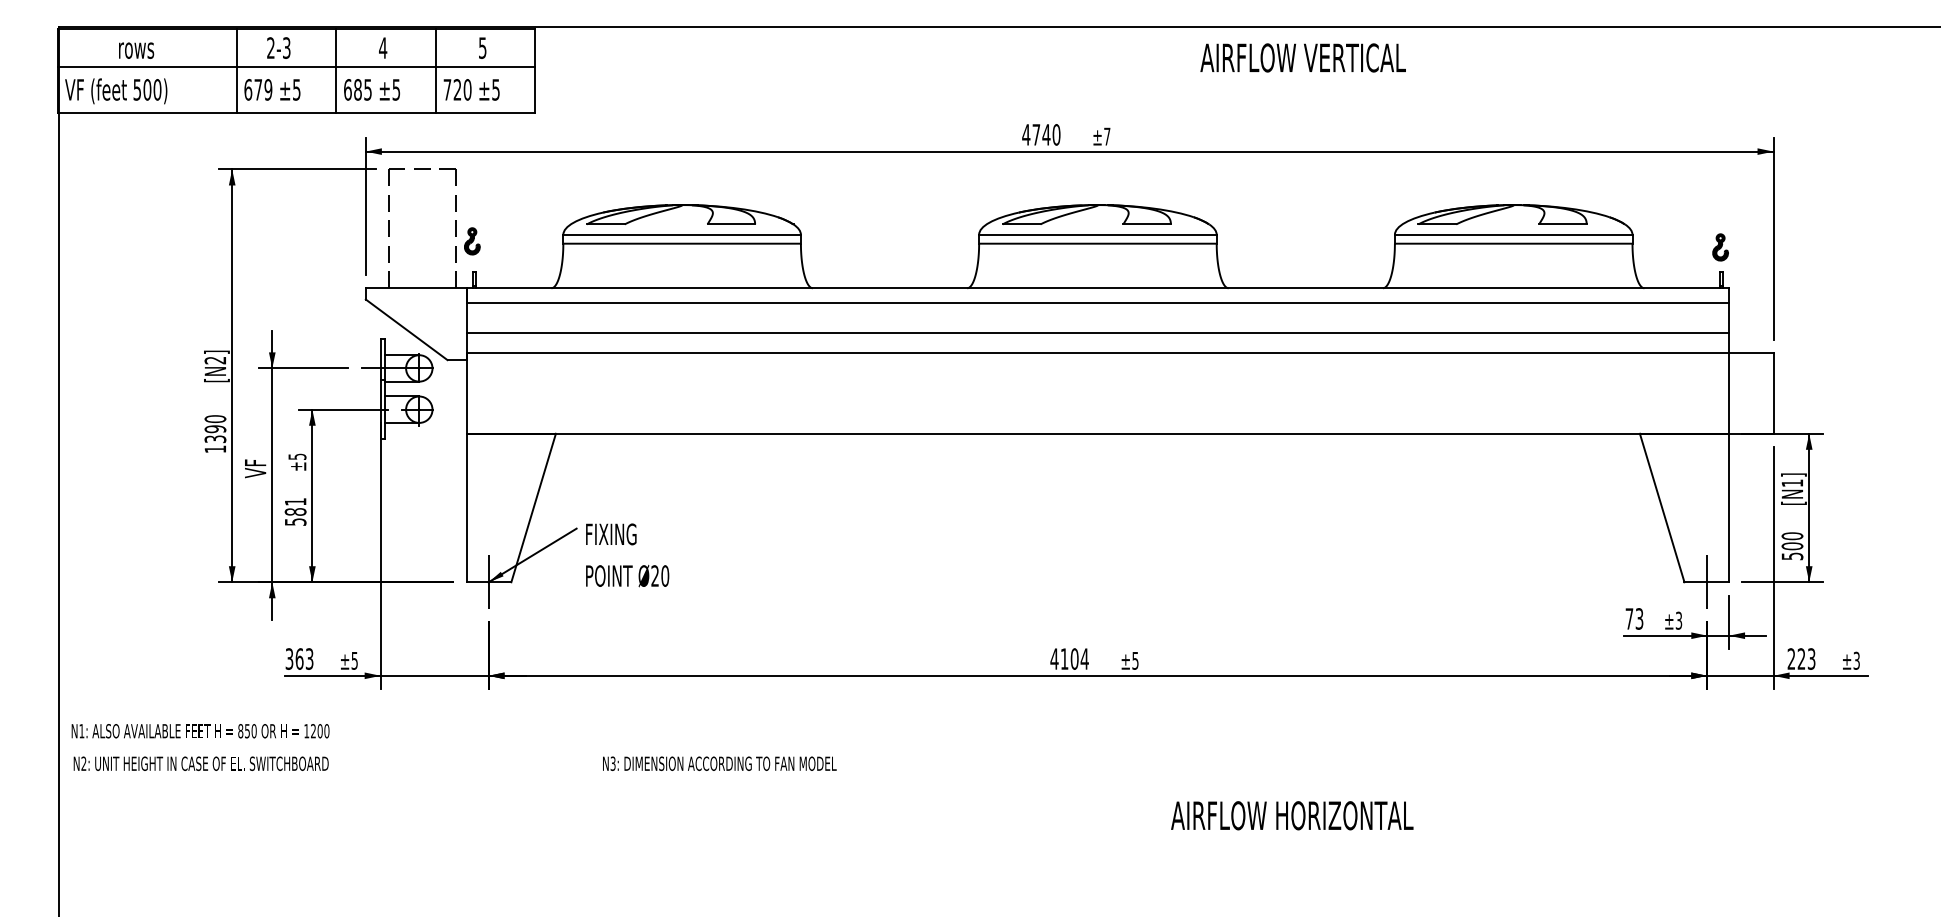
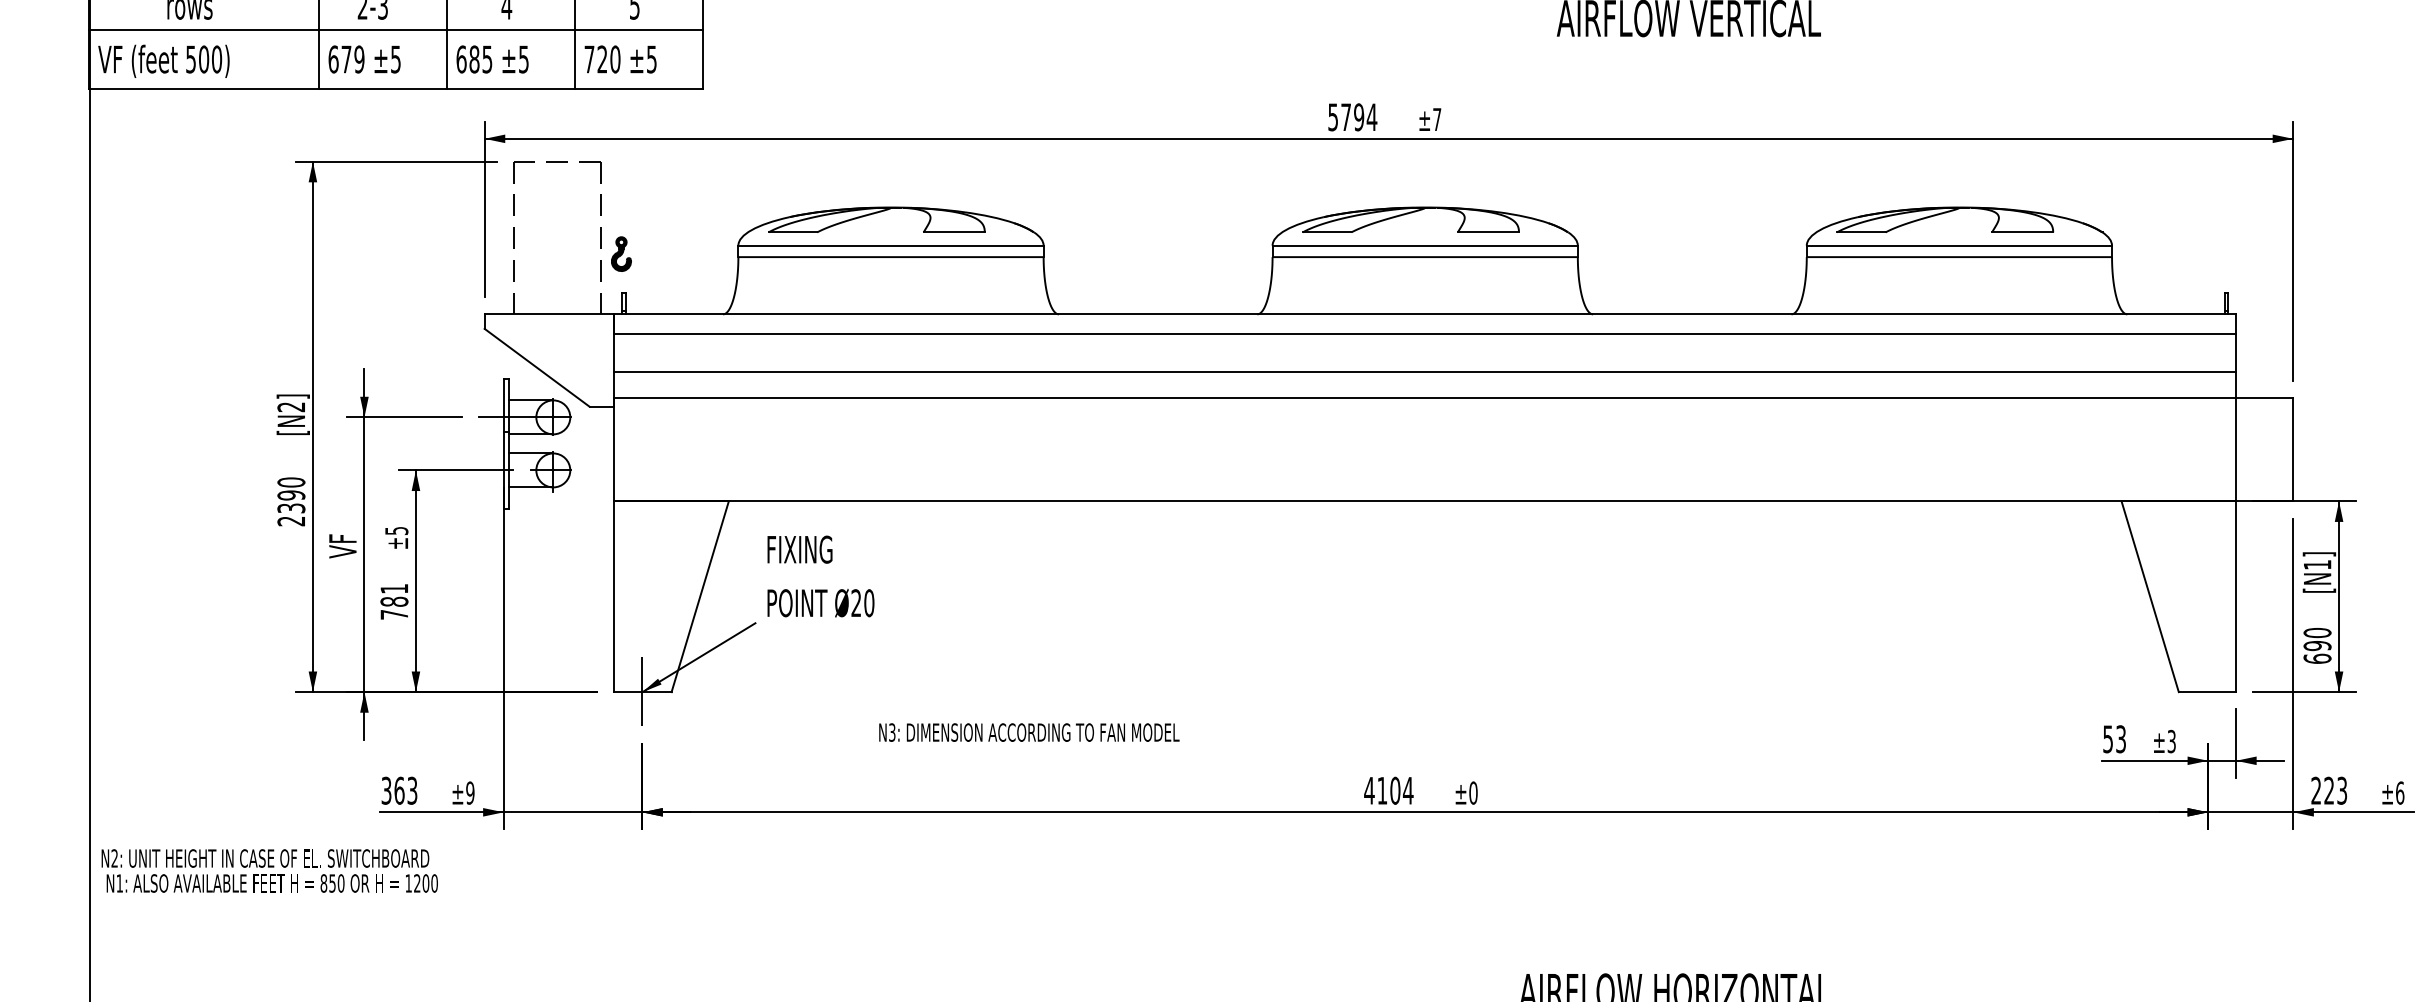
text: (1041, 134) -> (1352, 116), 4740 -> 5794
part: (1720, 247) -> (2225, 262), removed
text: (214, 449) -> (290, 521), 1390 -> 2390
text: (295, 521) -> (394, 614), 581 -> 781
text: (1792, 551) -> (2317, 652), 500 -> 690
text: (627, 555) -> (820, 576), moved
line: (1707, 581) -> (2208, 691), removed
text: (1629, 618) -> (2108, 738), 73 -> 53
text: (354, 660) -> (470, 792), ±5 -> ±9
text: (1135, 660) -> (1473, 792), ±5 -> ±0
text: (1856, 660) -> (2399, 792), ±3 -> ±6
text: (200, 763) -> (264, 858), moved
text: (719, 763) -> (1028, 732), moved

